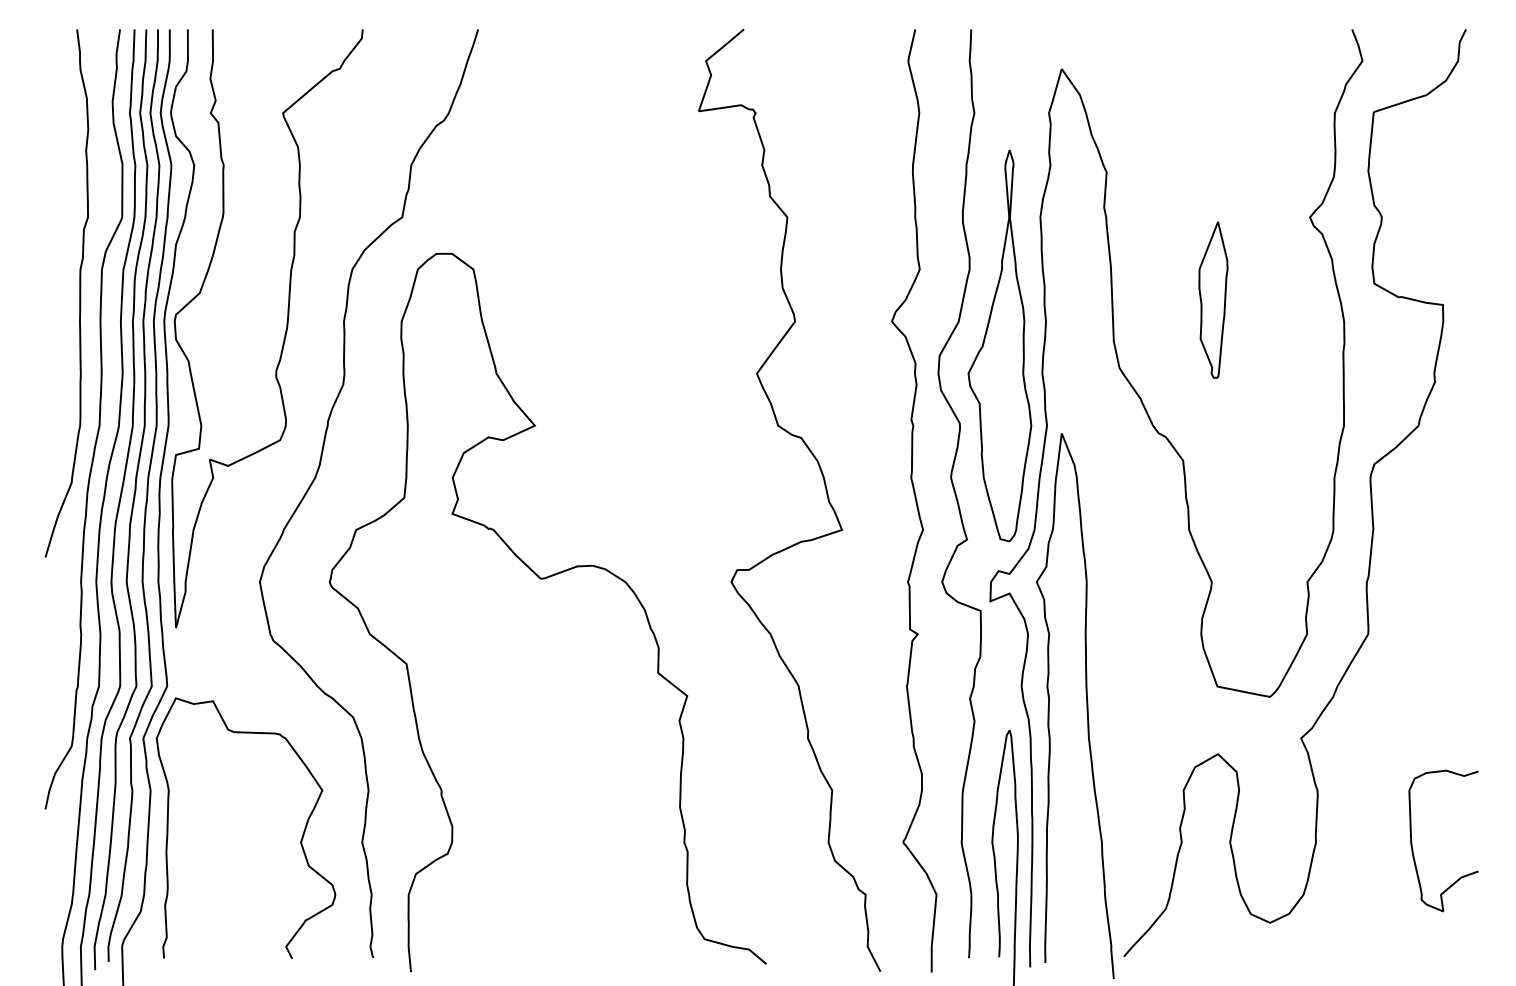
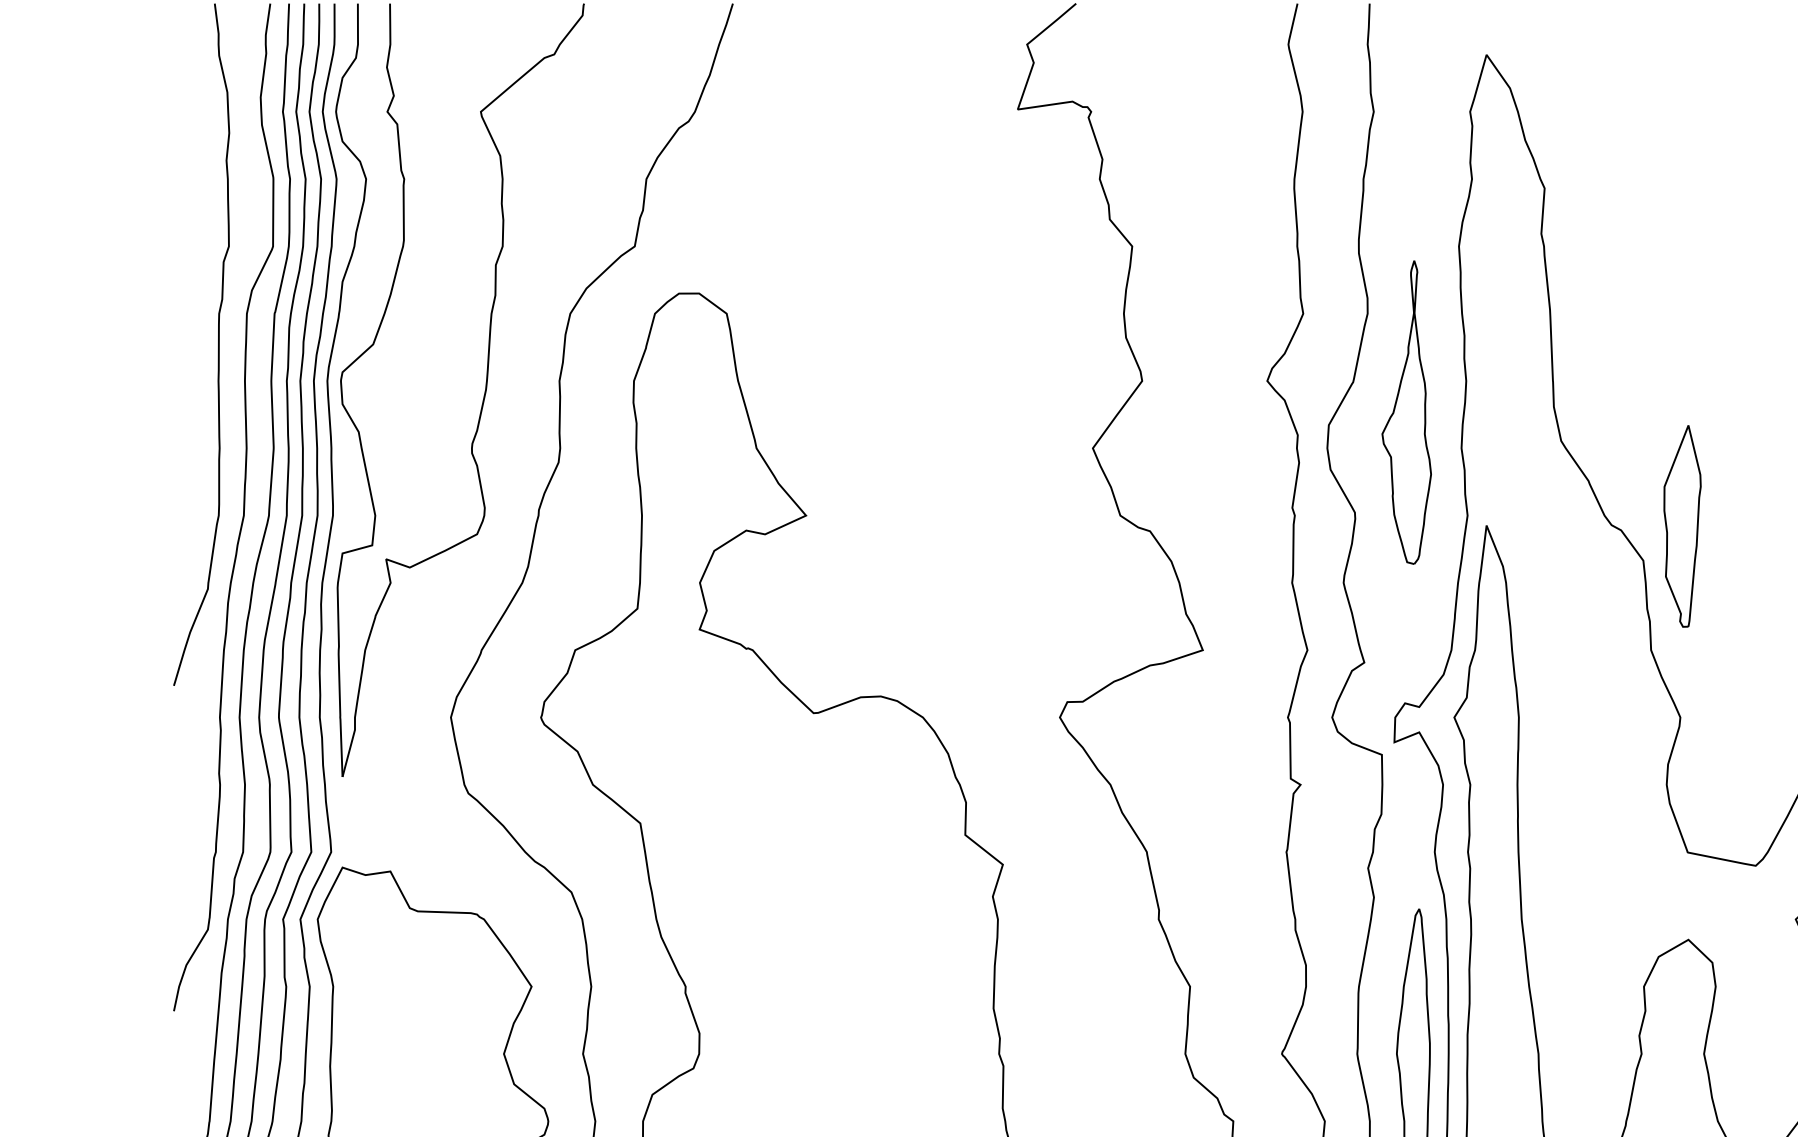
part: (1213, 299) -> (1682, 525), moved
part: (999, 345) -> (1406, 411), size x0.6

